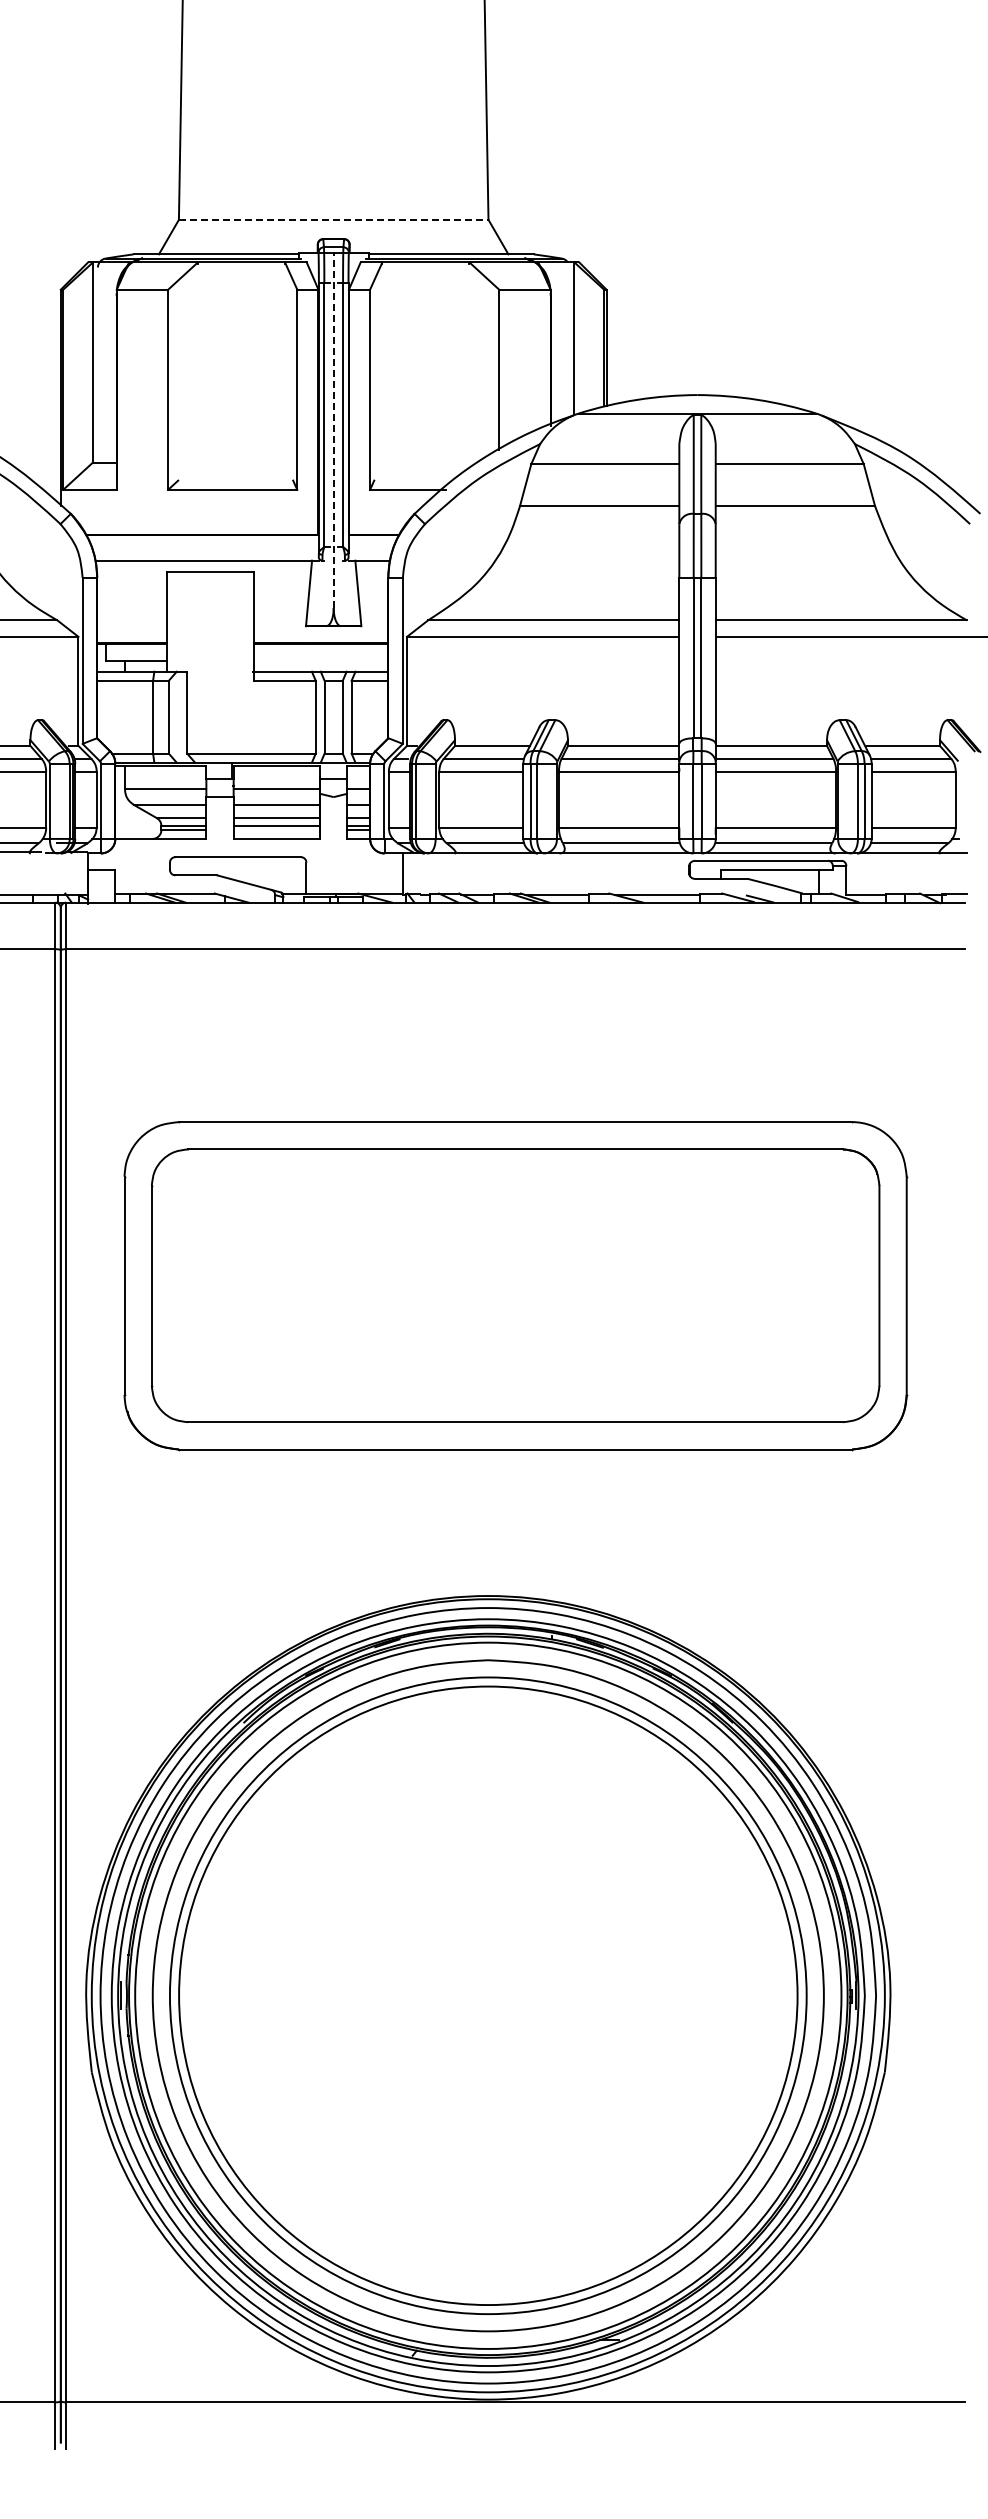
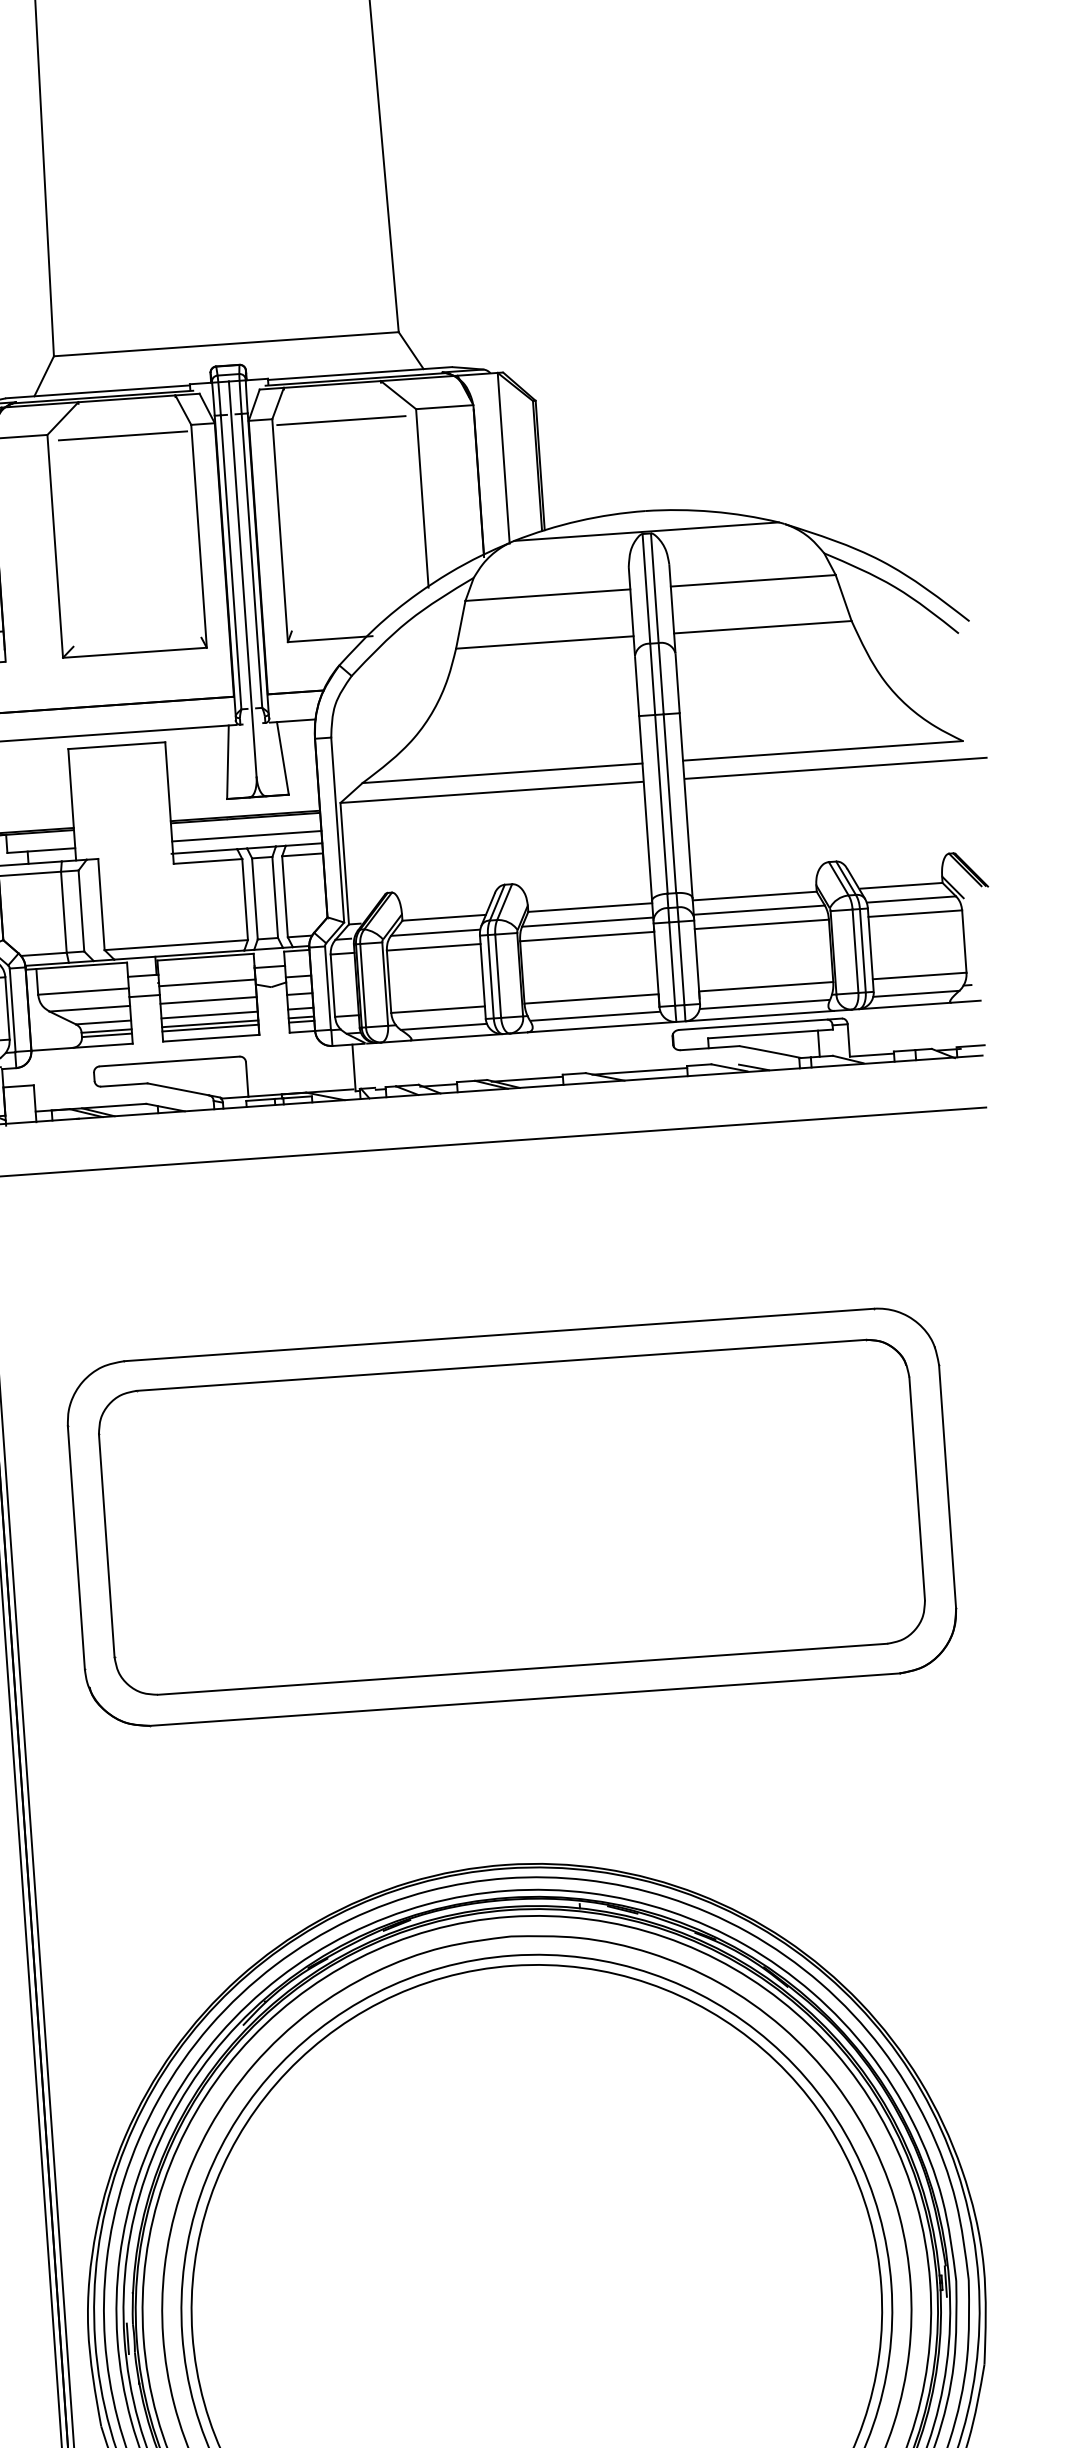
line: (333, 219) -> (226, 343), dashed -> solid
line: (235, 295) -> (122, 436), added
line: (431, 295) -> (341, 420), added
line: (333, 430) -> (242, 578), dashed -> solid
line: (321, 660) -> (247, 835), added
line: (276, 829) -> (210, 1027), added

